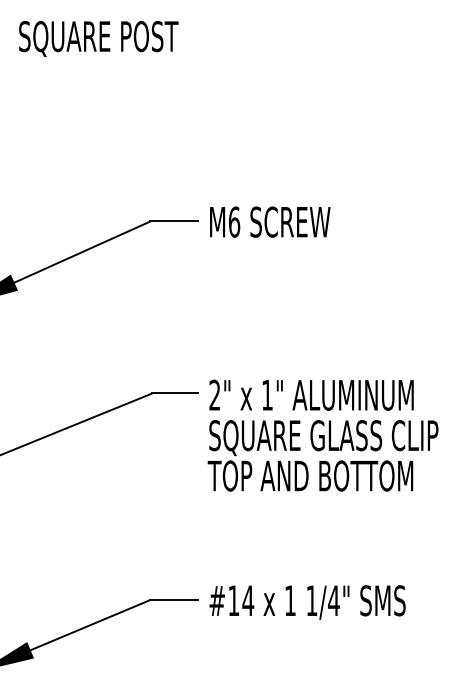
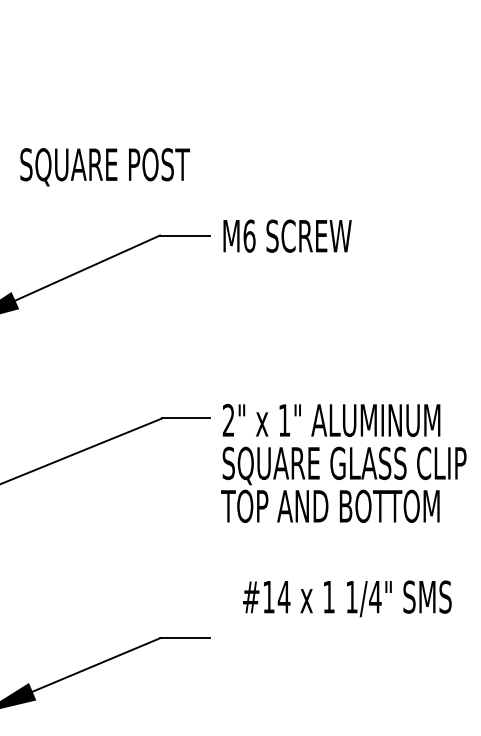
text: (98, 39) -> (104, 167), moved
text: (307, 602) -> (347, 598), moved

